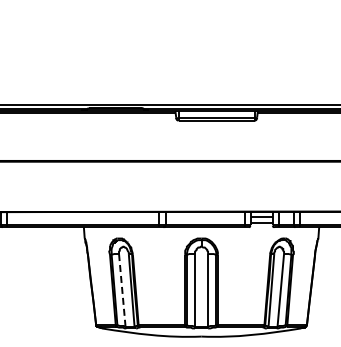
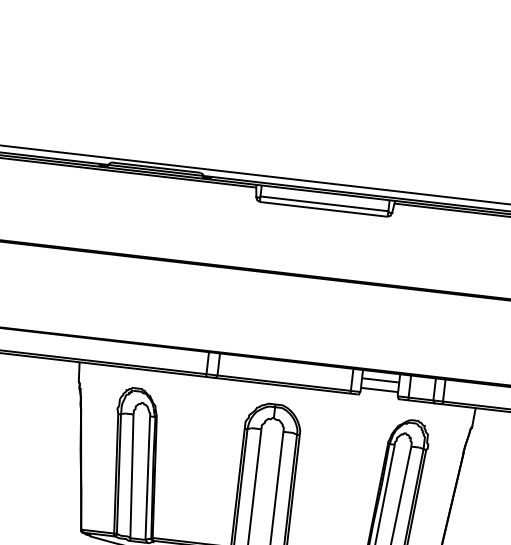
line: (122, 290) -> (132, 476), dashed -> solid

